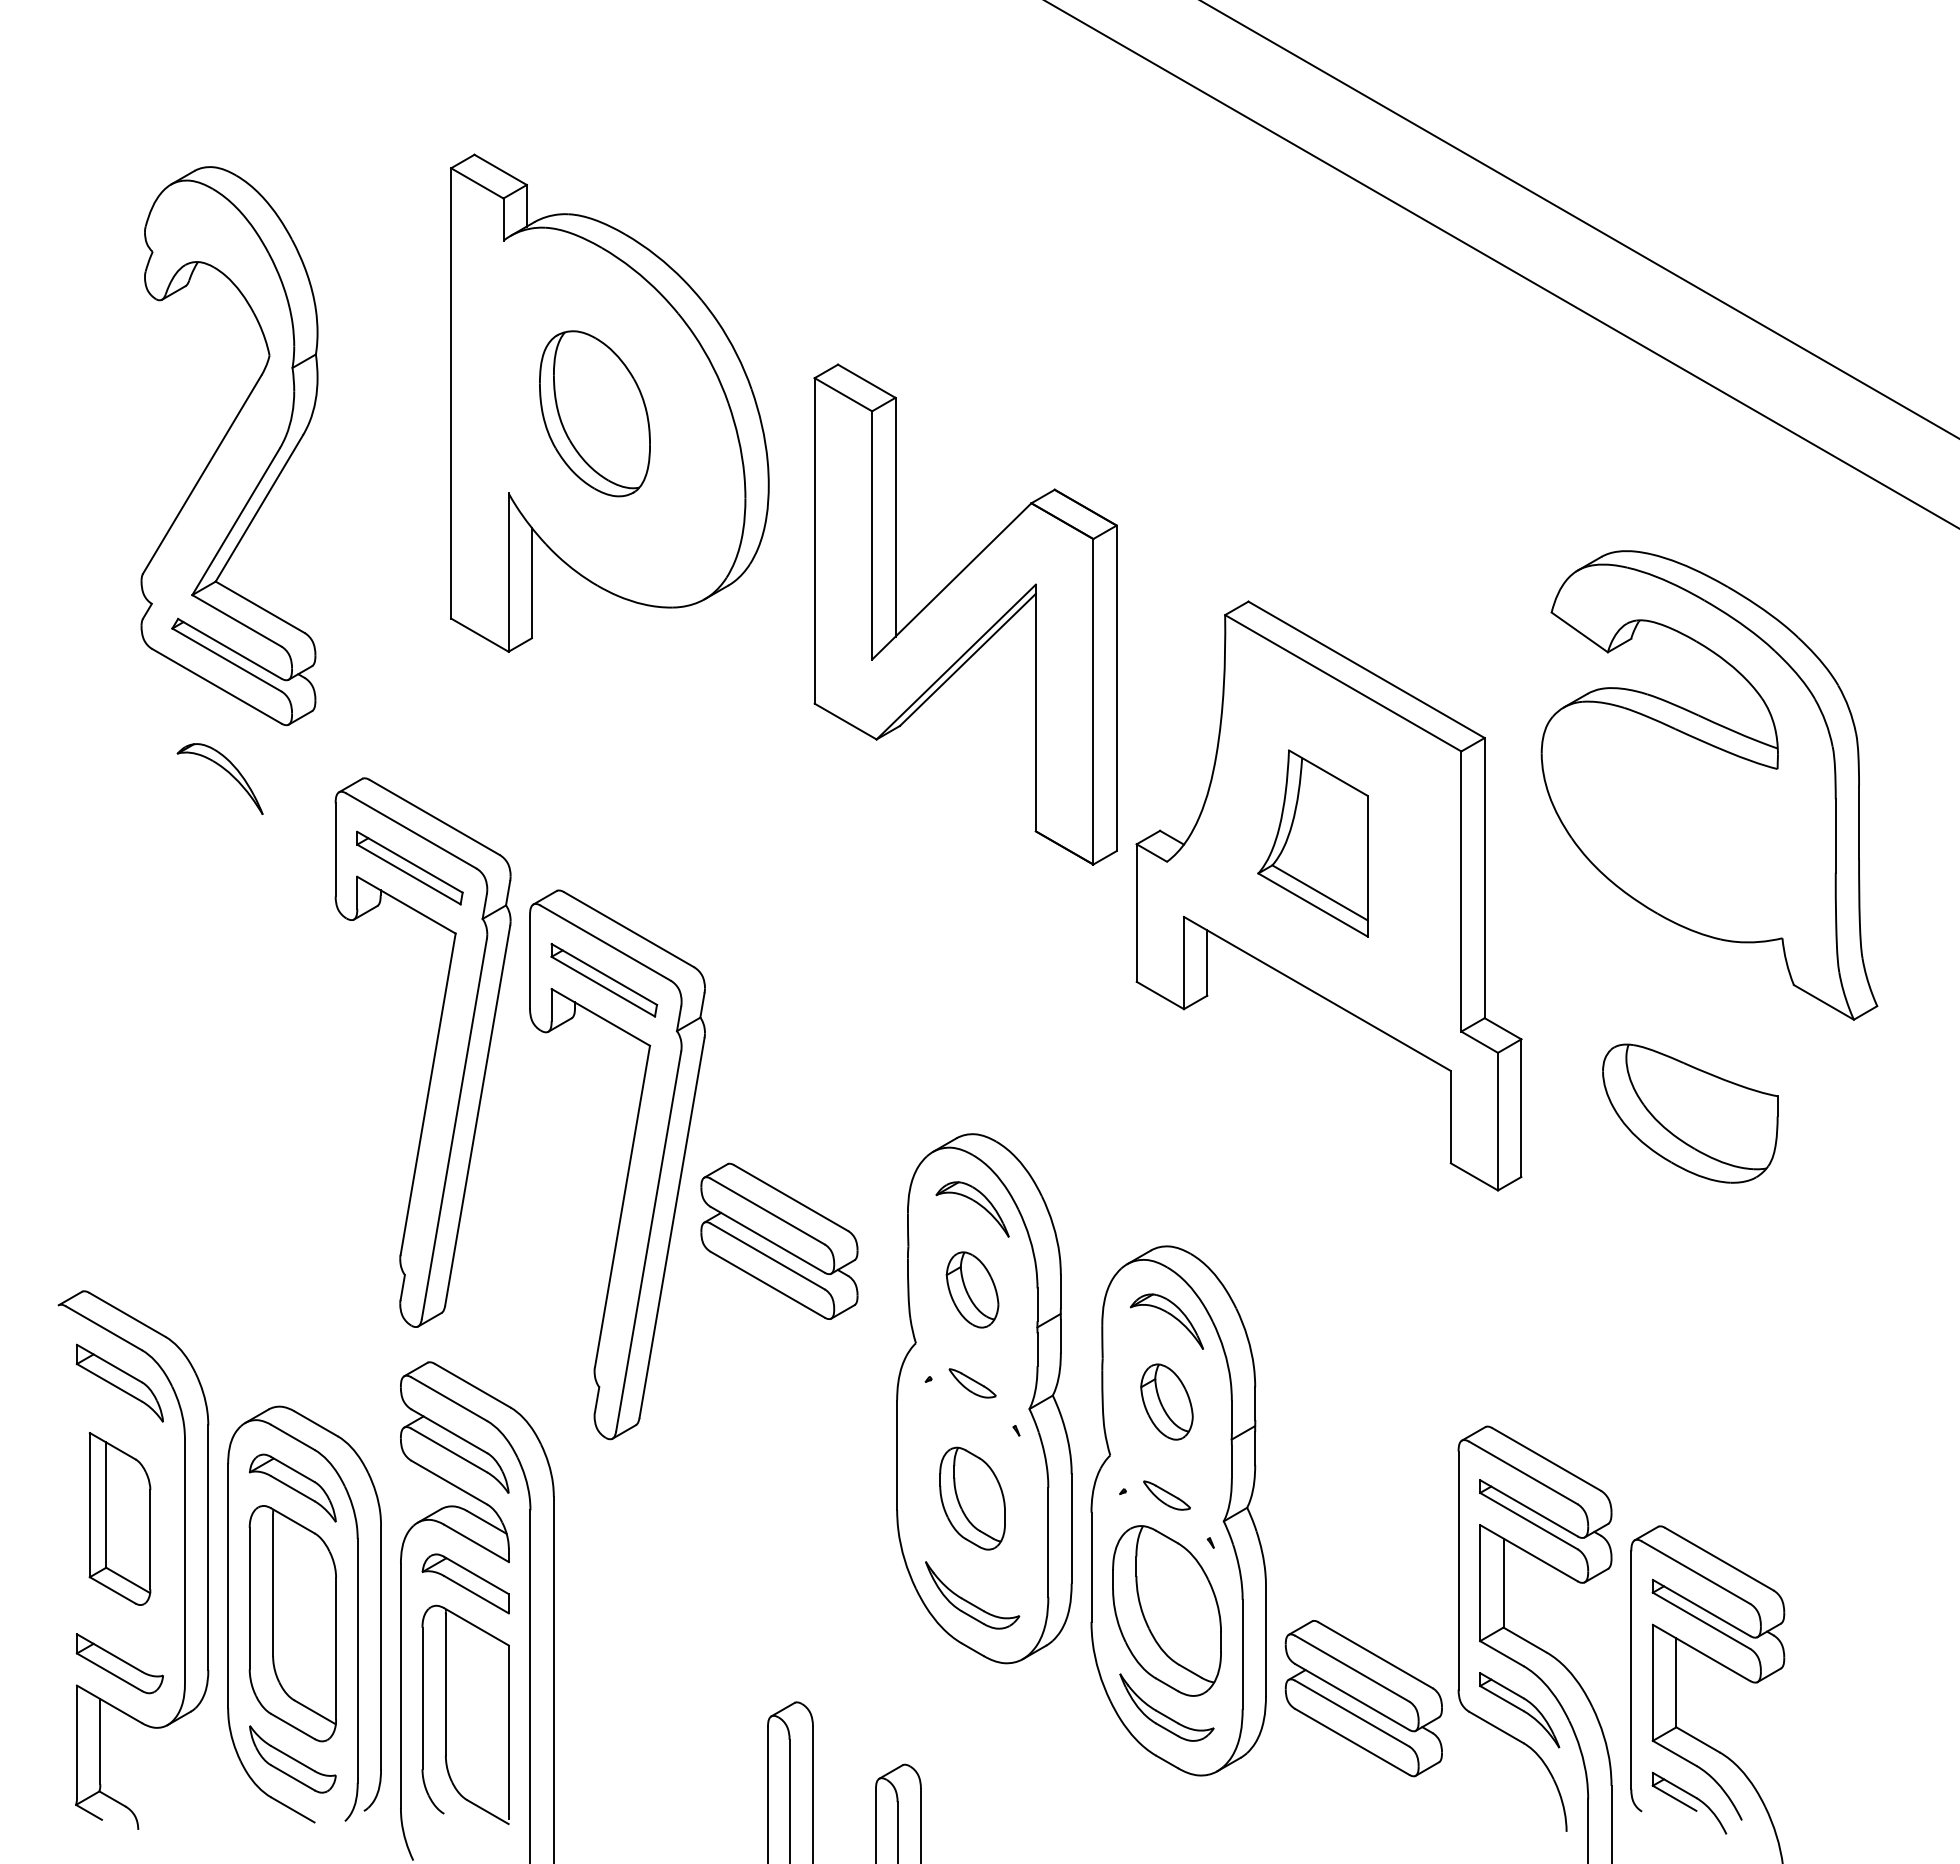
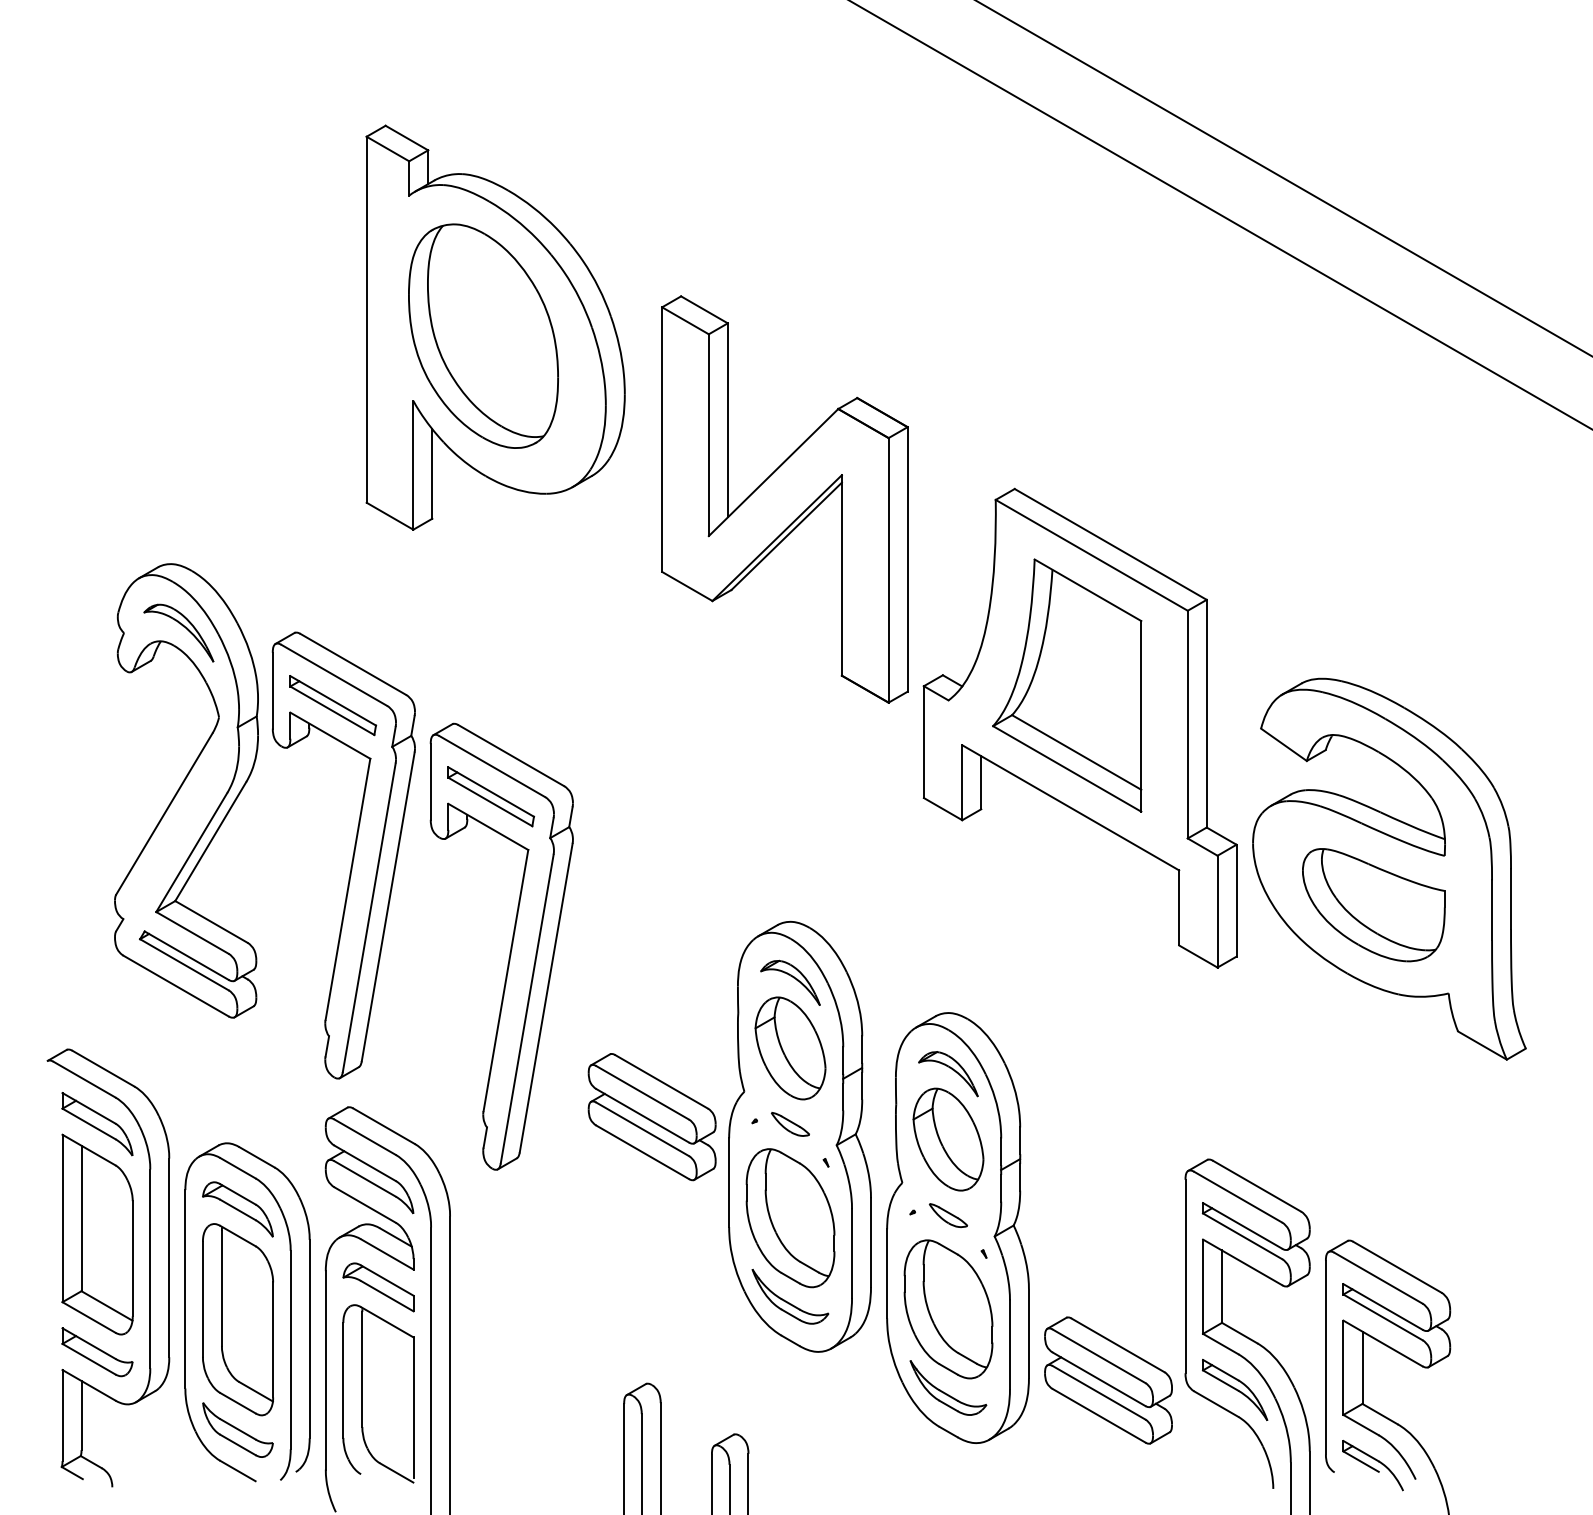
part: (594, 413) -> (483, 336), size x1.67
part: (229, 446) -> (186, 791), moved
part: (1709, 785) -> (1389, 869), moved
part: (1312, 843) -> (1066, 685), size x1.67
part: (779, 1240) -> (652, 1116), moved
part: (972, 1289) -> (790, 1048), size x1.67
part: (1166, 1401) -> (948, 1139), size x1.67
part: (972, 1498) -> (790, 1217), size x1.67
part: (119, 1518) -> (97, 1234), size x1.43

